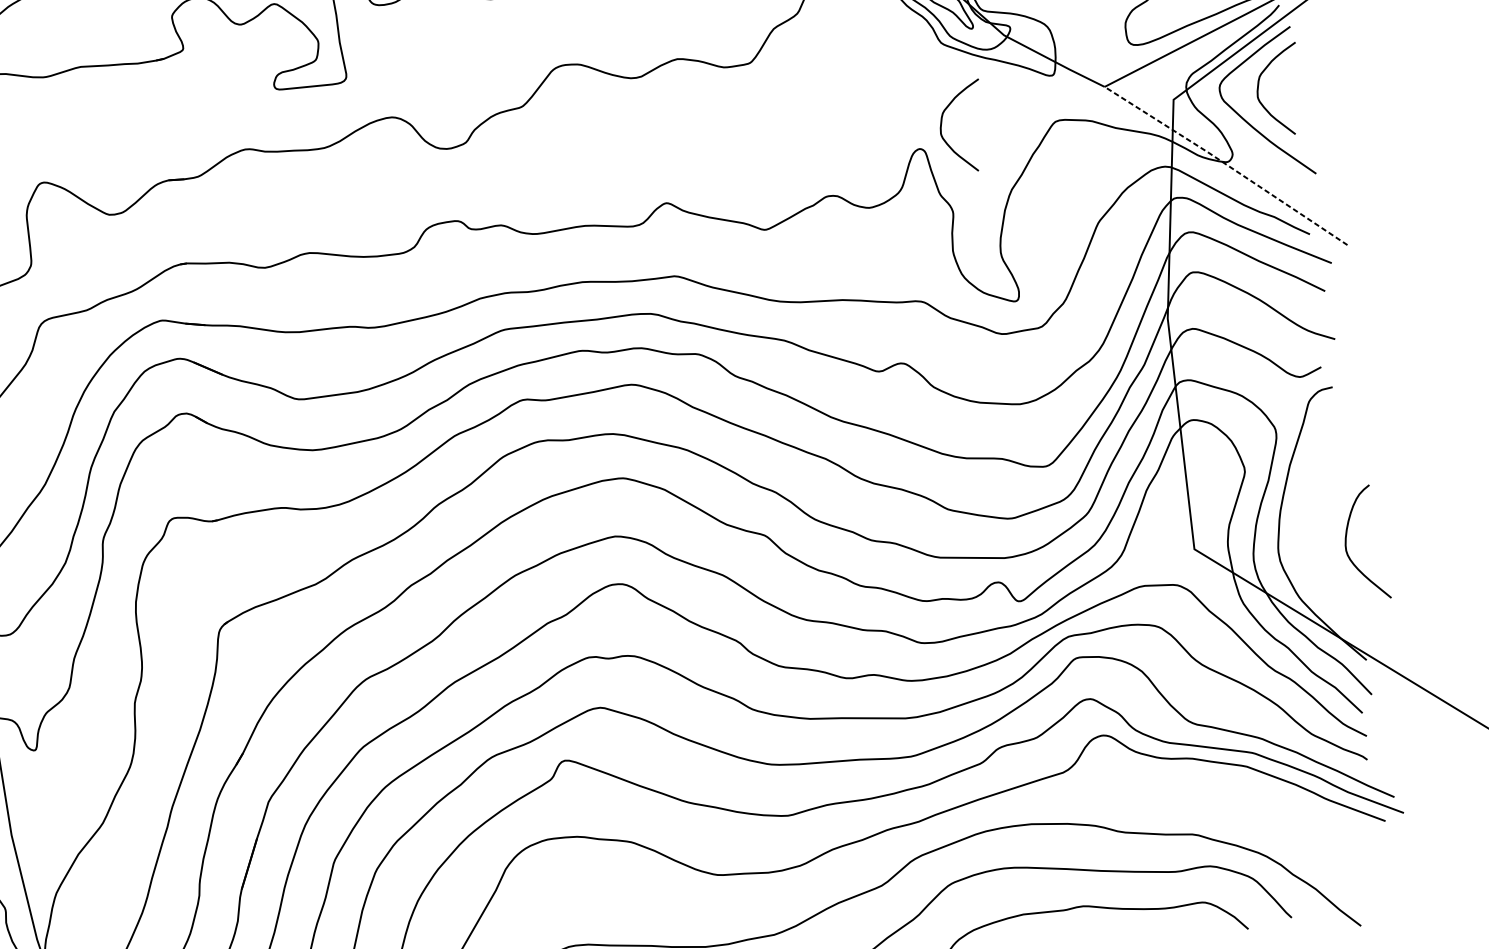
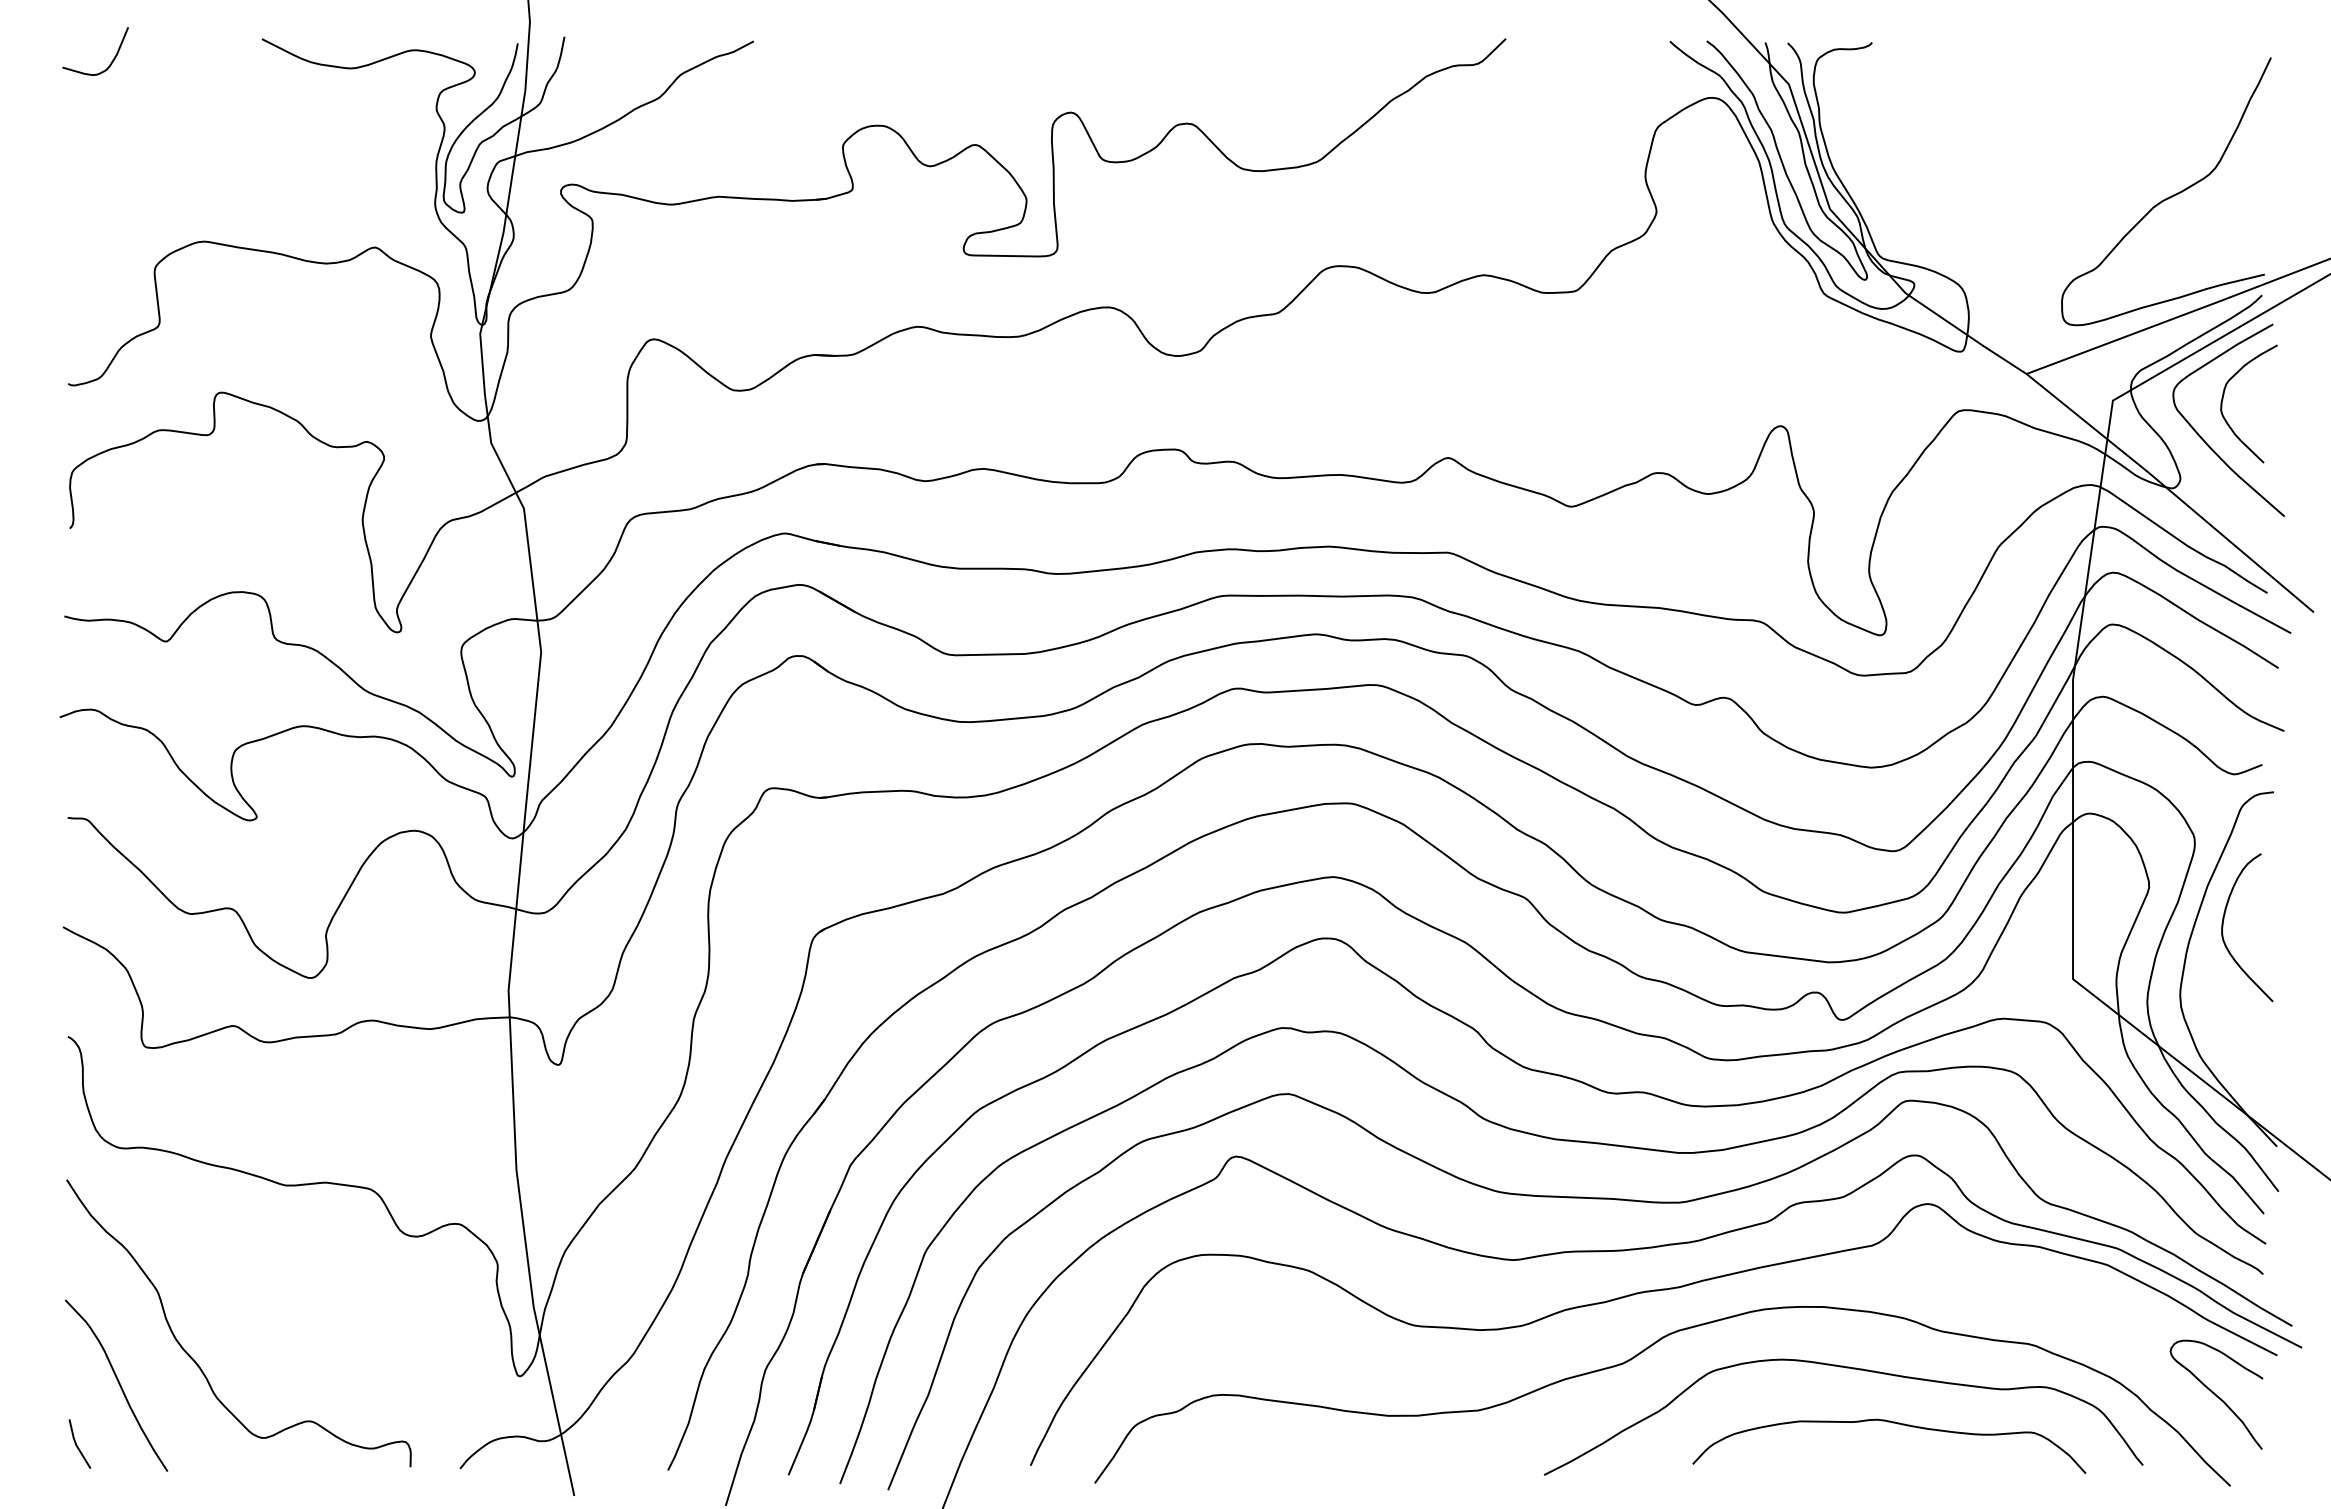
curve: (942, 122) -> (1813, 395), removed
line: (1226, 164) -> (2170, 491), dashed -> solid
curve: (1346, 545) -> (2223, 927), moved
curve: (1342, 856) -> (2216, 1394), added

